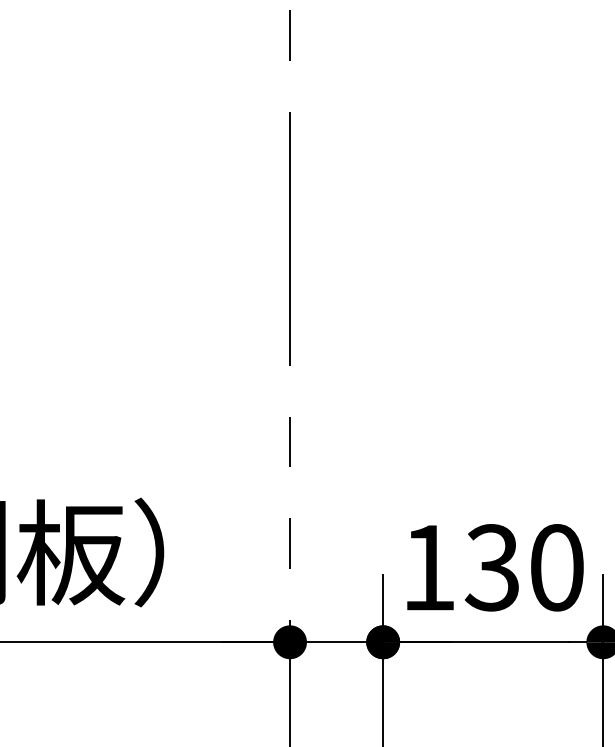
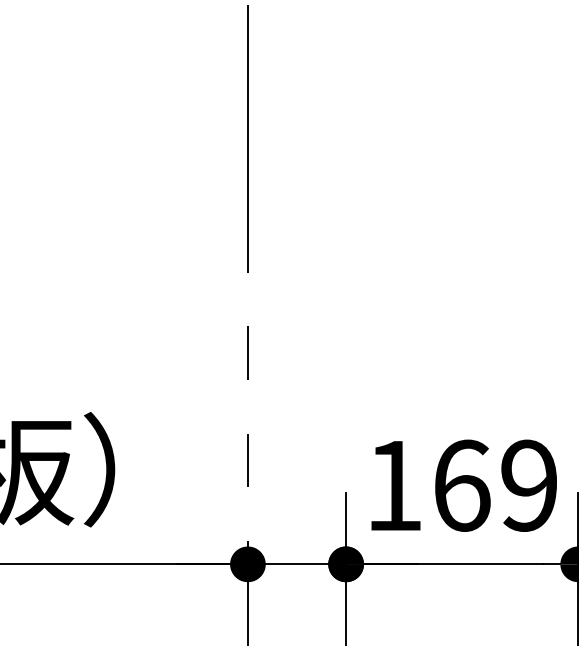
text: (523, 567) -> (494, 485), 130 -> 169

